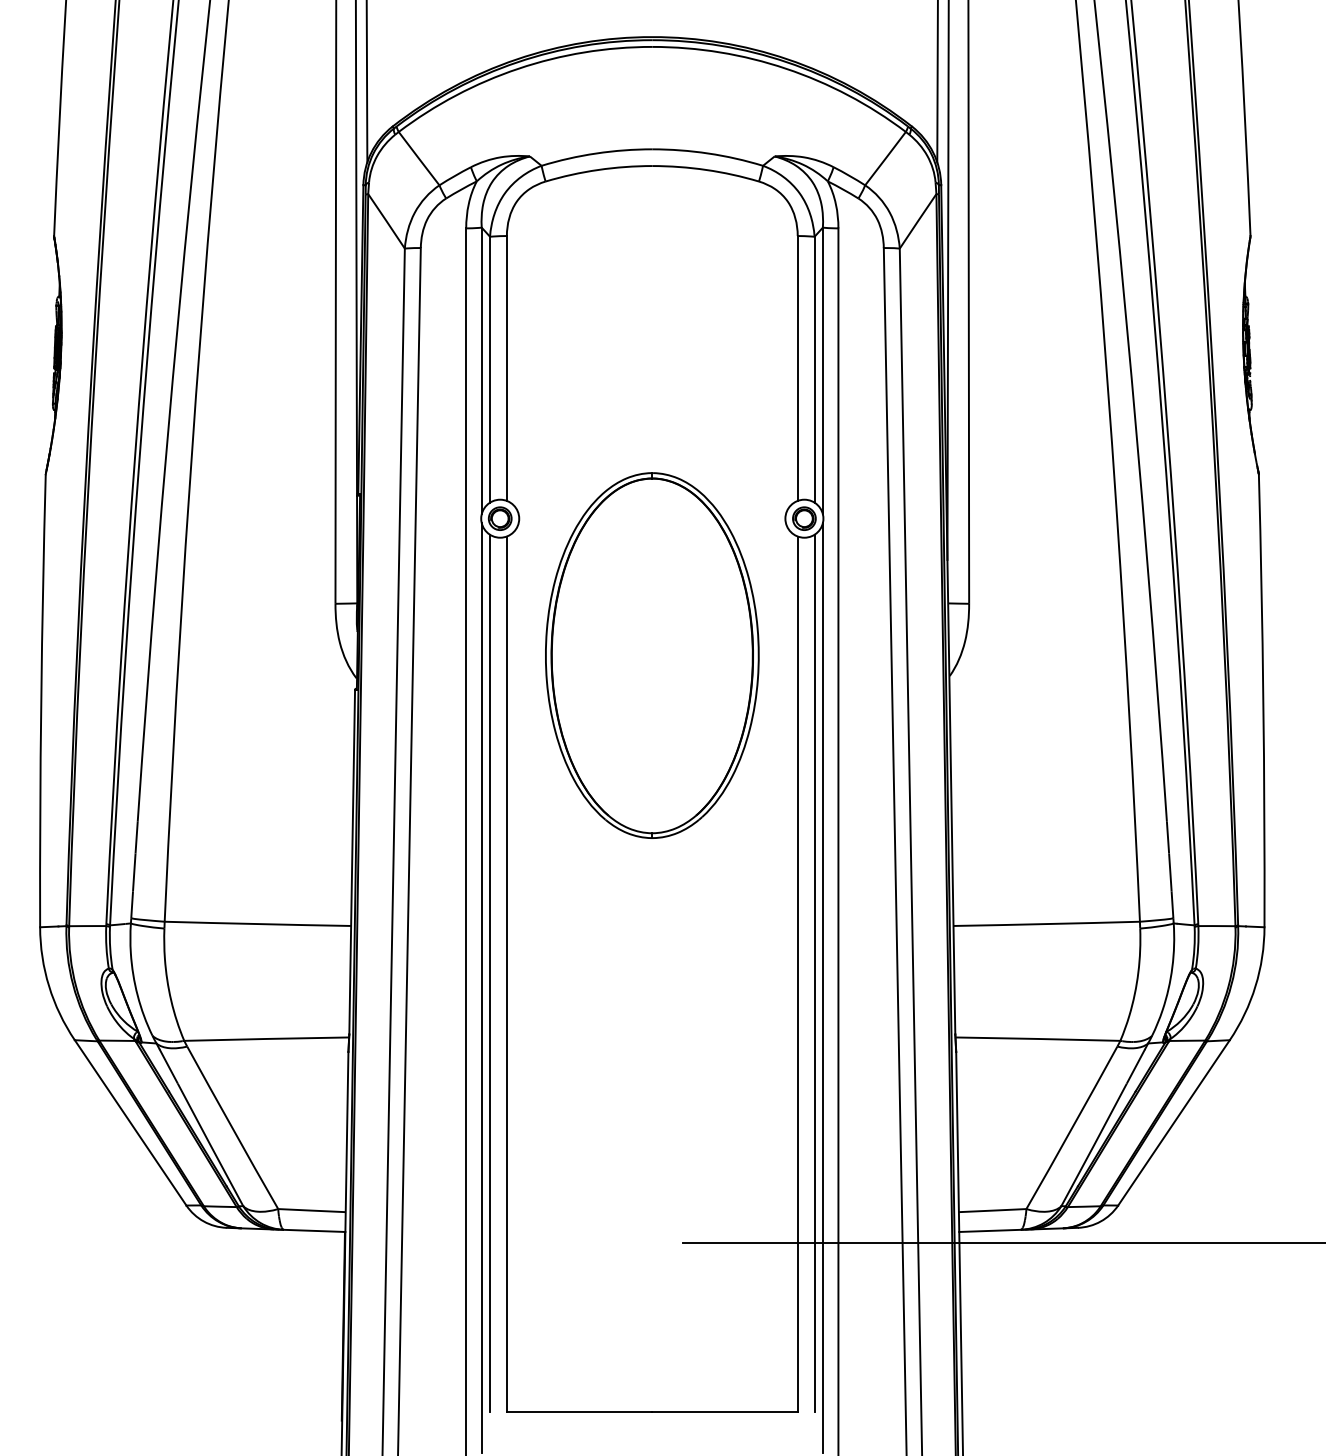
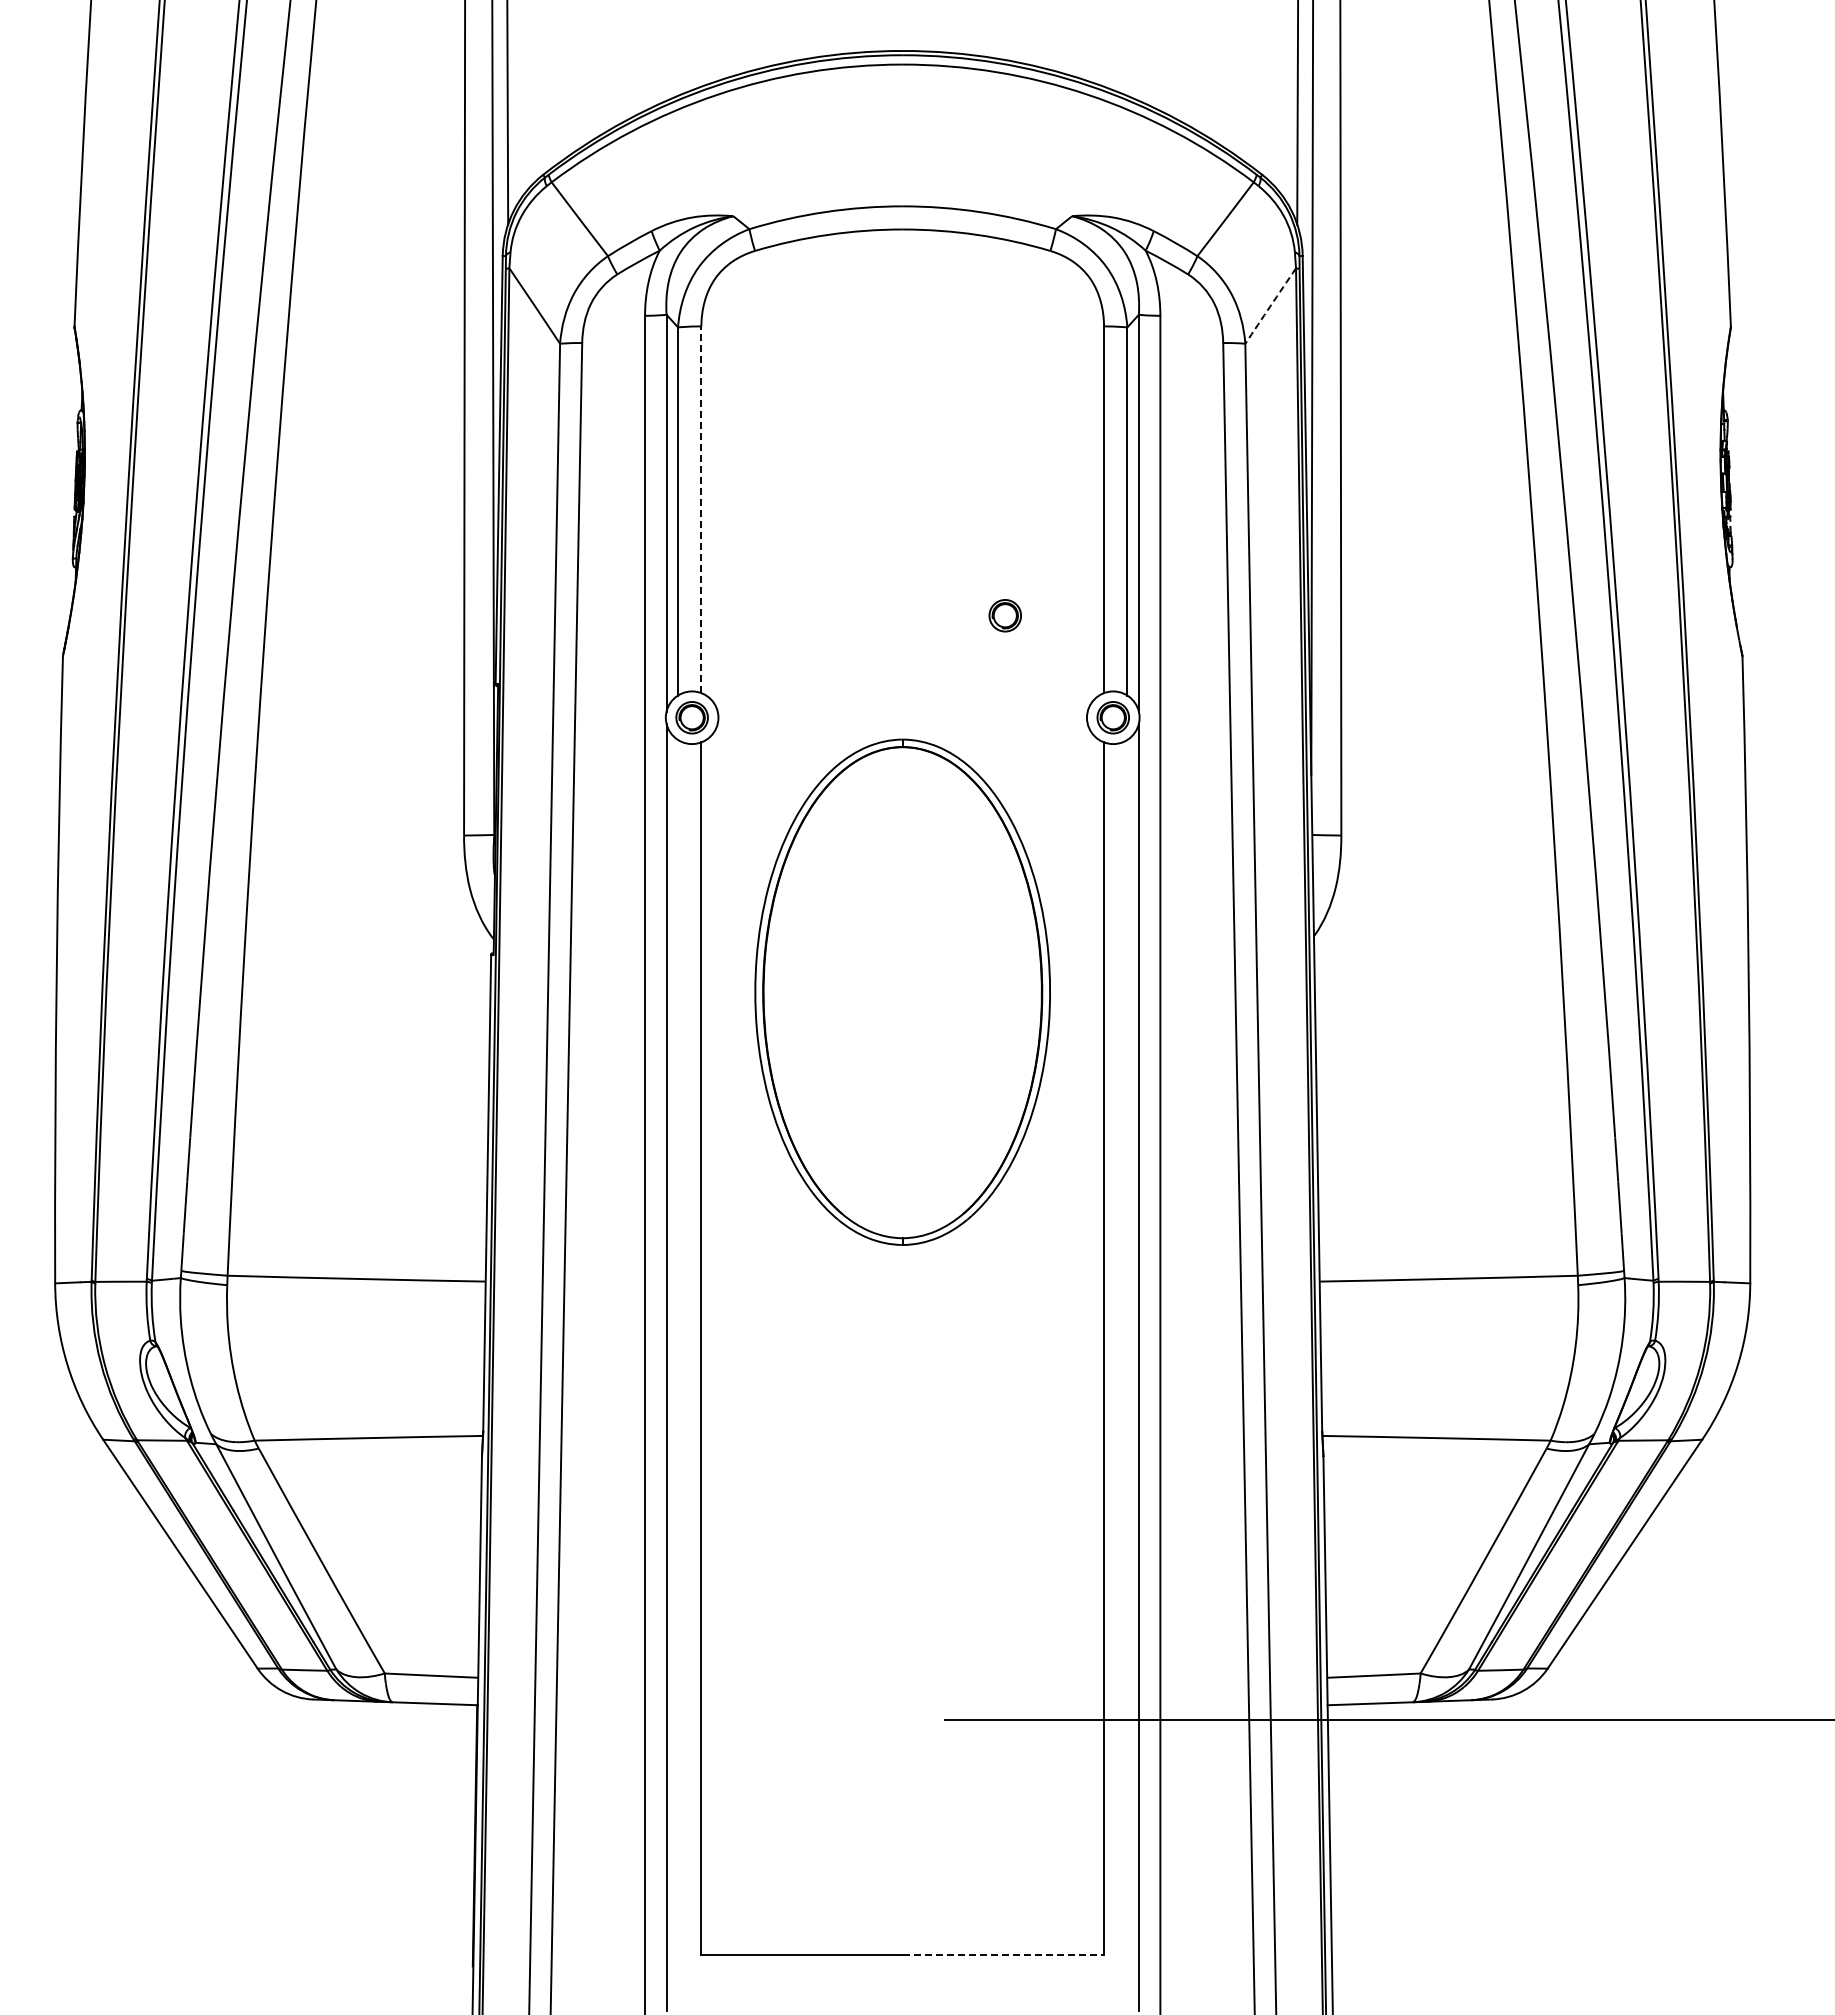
arc: (917, 221) -> (1270, 306), solid -> dashed
line: (506, 368) -> (701, 509), solid -> dashed
part: (725, 444) -> (1004, 615), added
part: (652, 655) -> (902, 991), moved
line: (490, 973) -> (678, 1347), removed
line: (814, 973) -> (1127, 1347), removed
line: (725, 1412) -> (1003, 1954), solid -> dashed

